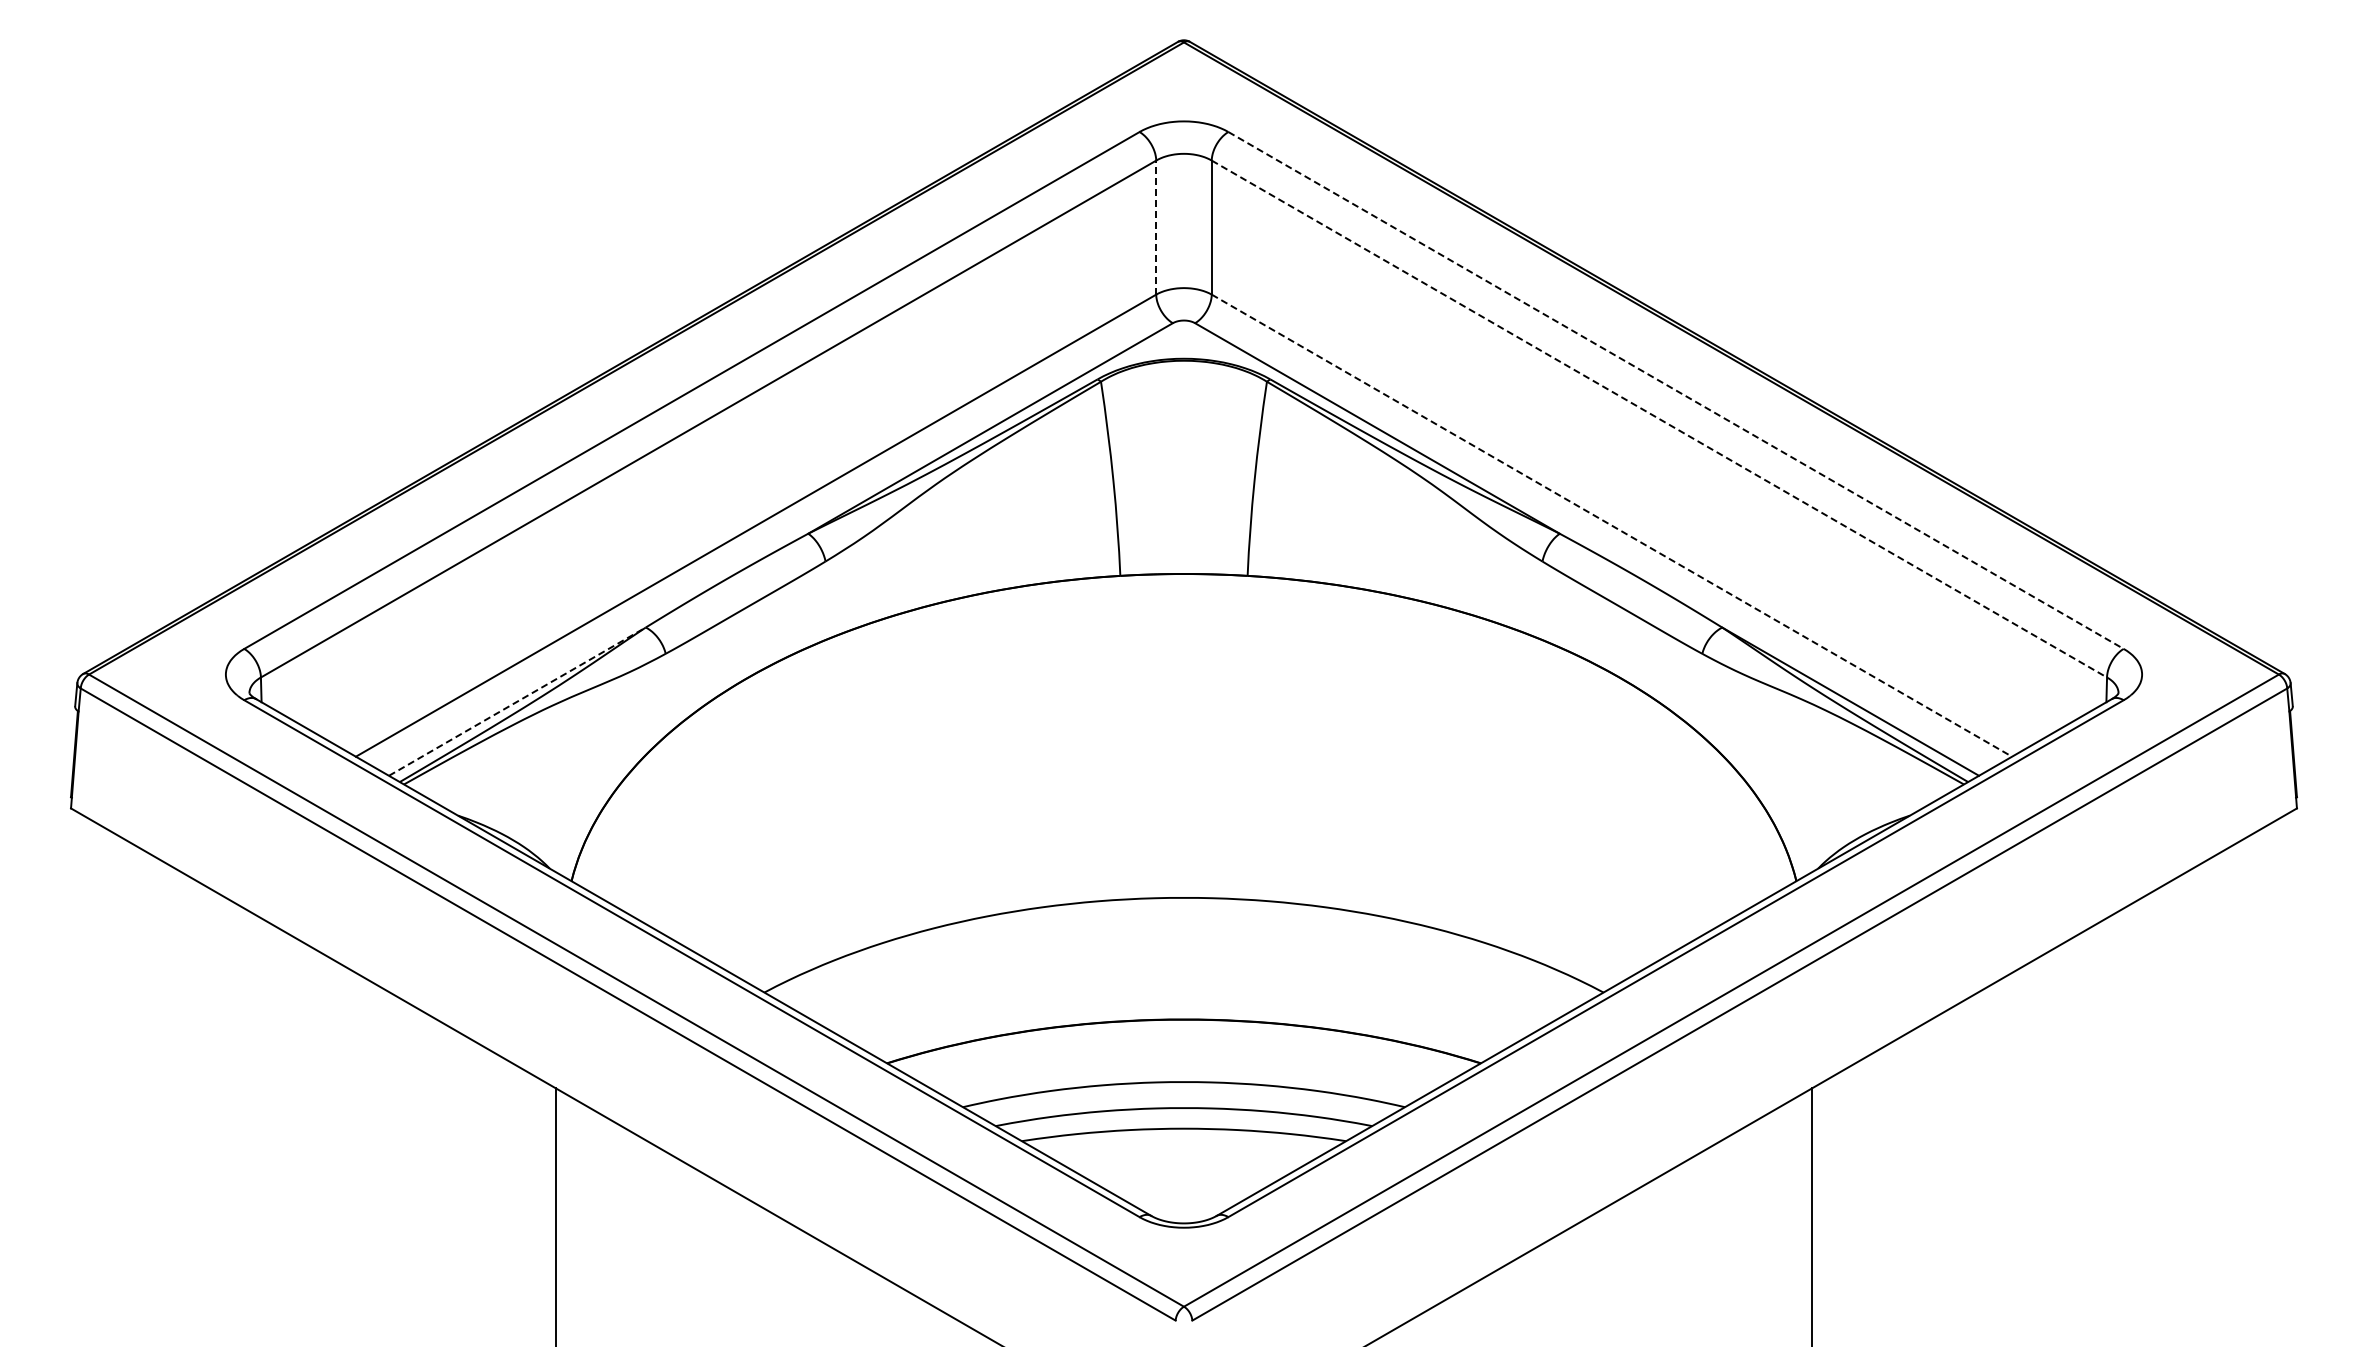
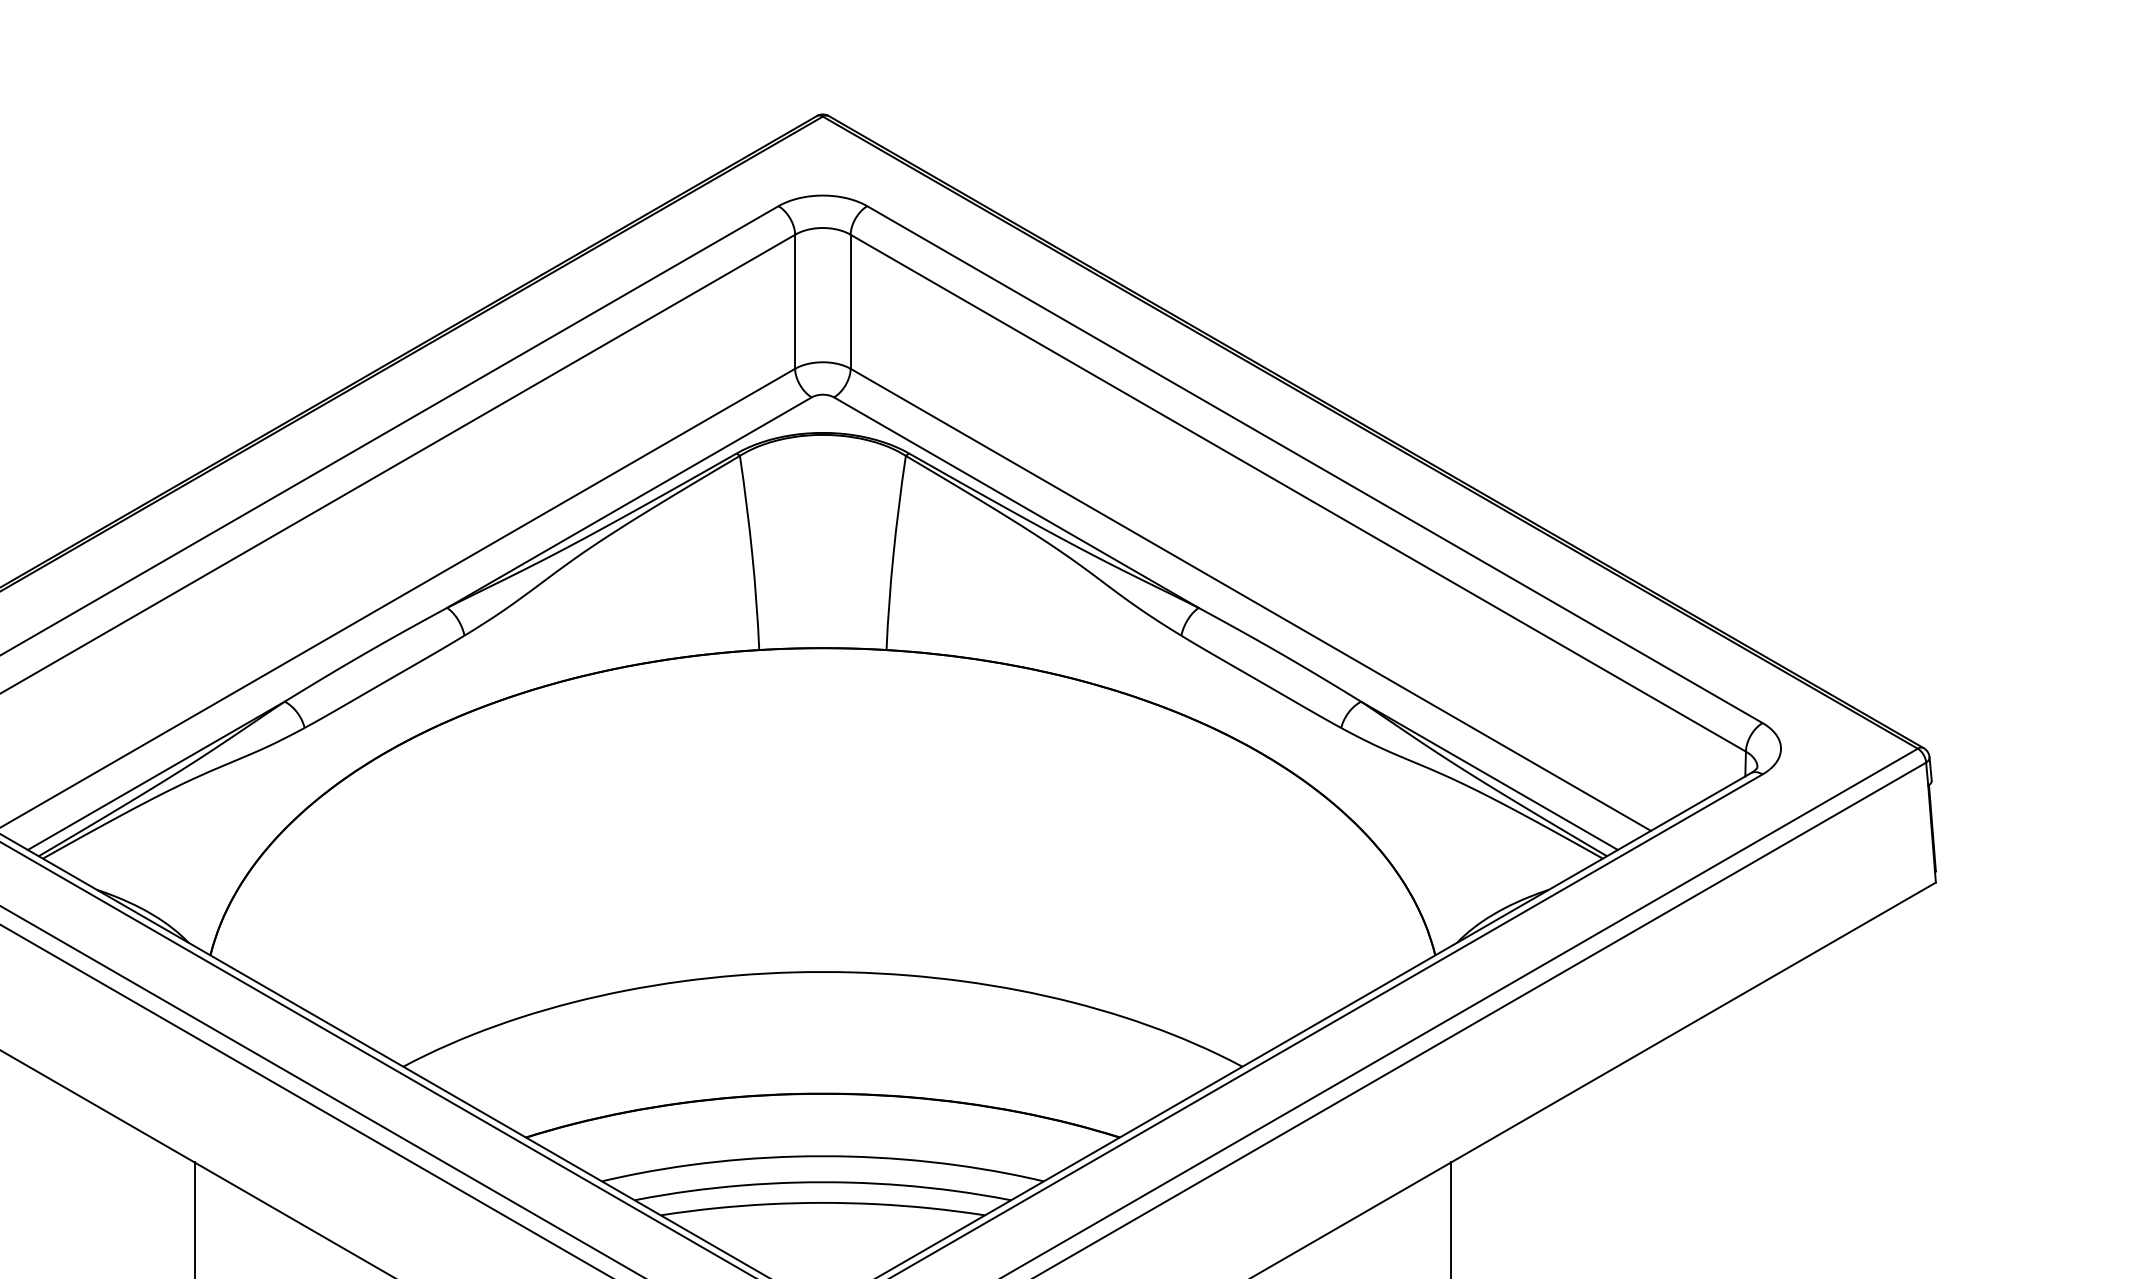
line: (1156, 227) -> (795, 301), dashed -> solid
line: (1676, 390) -> (1315, 464), dashed -> solid
line: (1659, 419) -> (1298, 493), dashed -> solid
line: (1612, 525) -> (1251, 599), dashed -> solid
line: (517, 701) -> (156, 775), dashed -> solid

